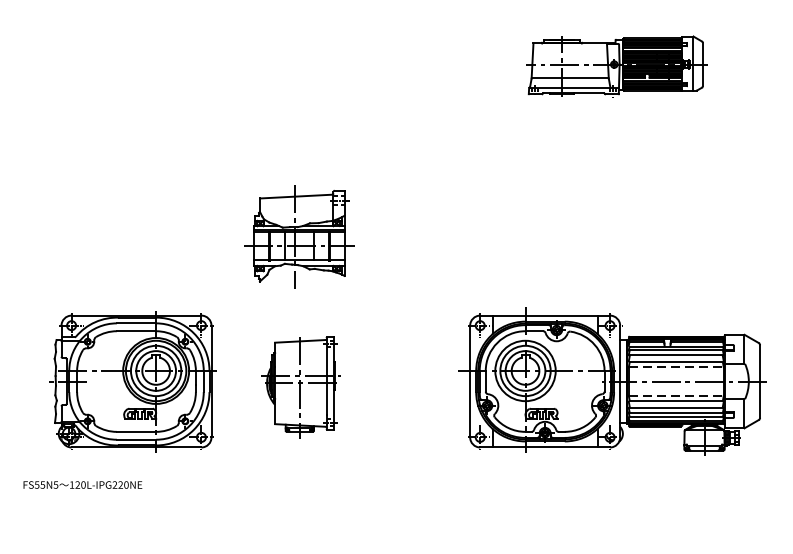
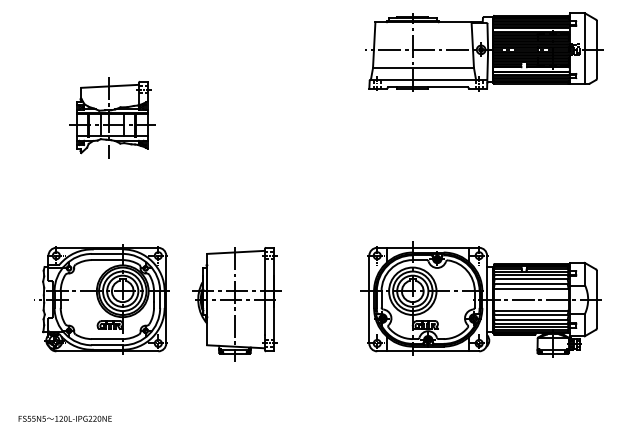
part: (616, 65) -> (484, 51), size x1.67
part: (299, 236) -> (112, 117), moved
line: (676, 367) -> (531, 288), dashed -> solid
part: (300, 387) -> (236, 304), size x1.43
line: (676, 395) -> (531, 310), dashed -> solid
text: (81, 484) -> (64, 418), moved

